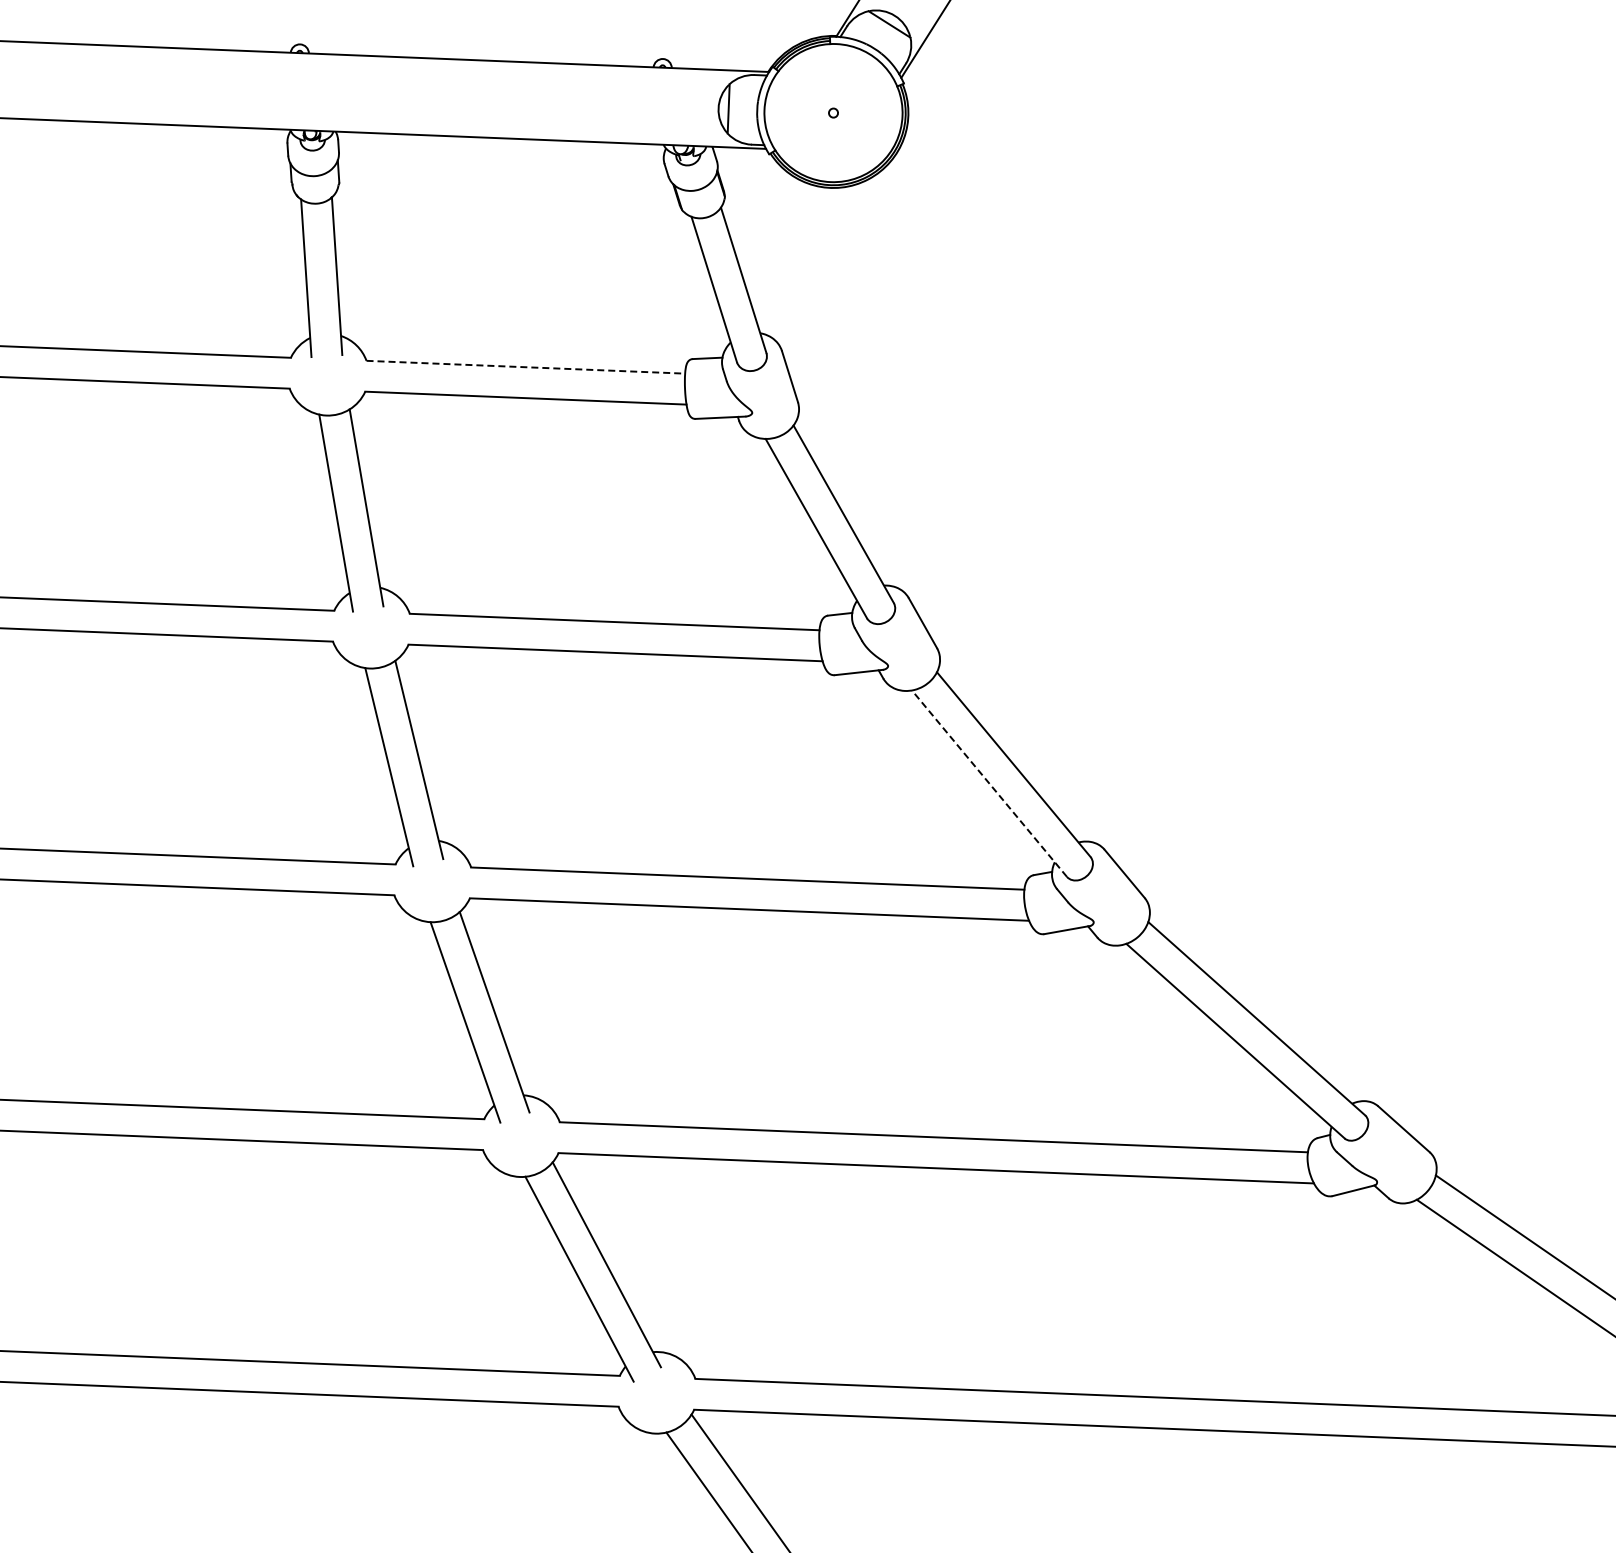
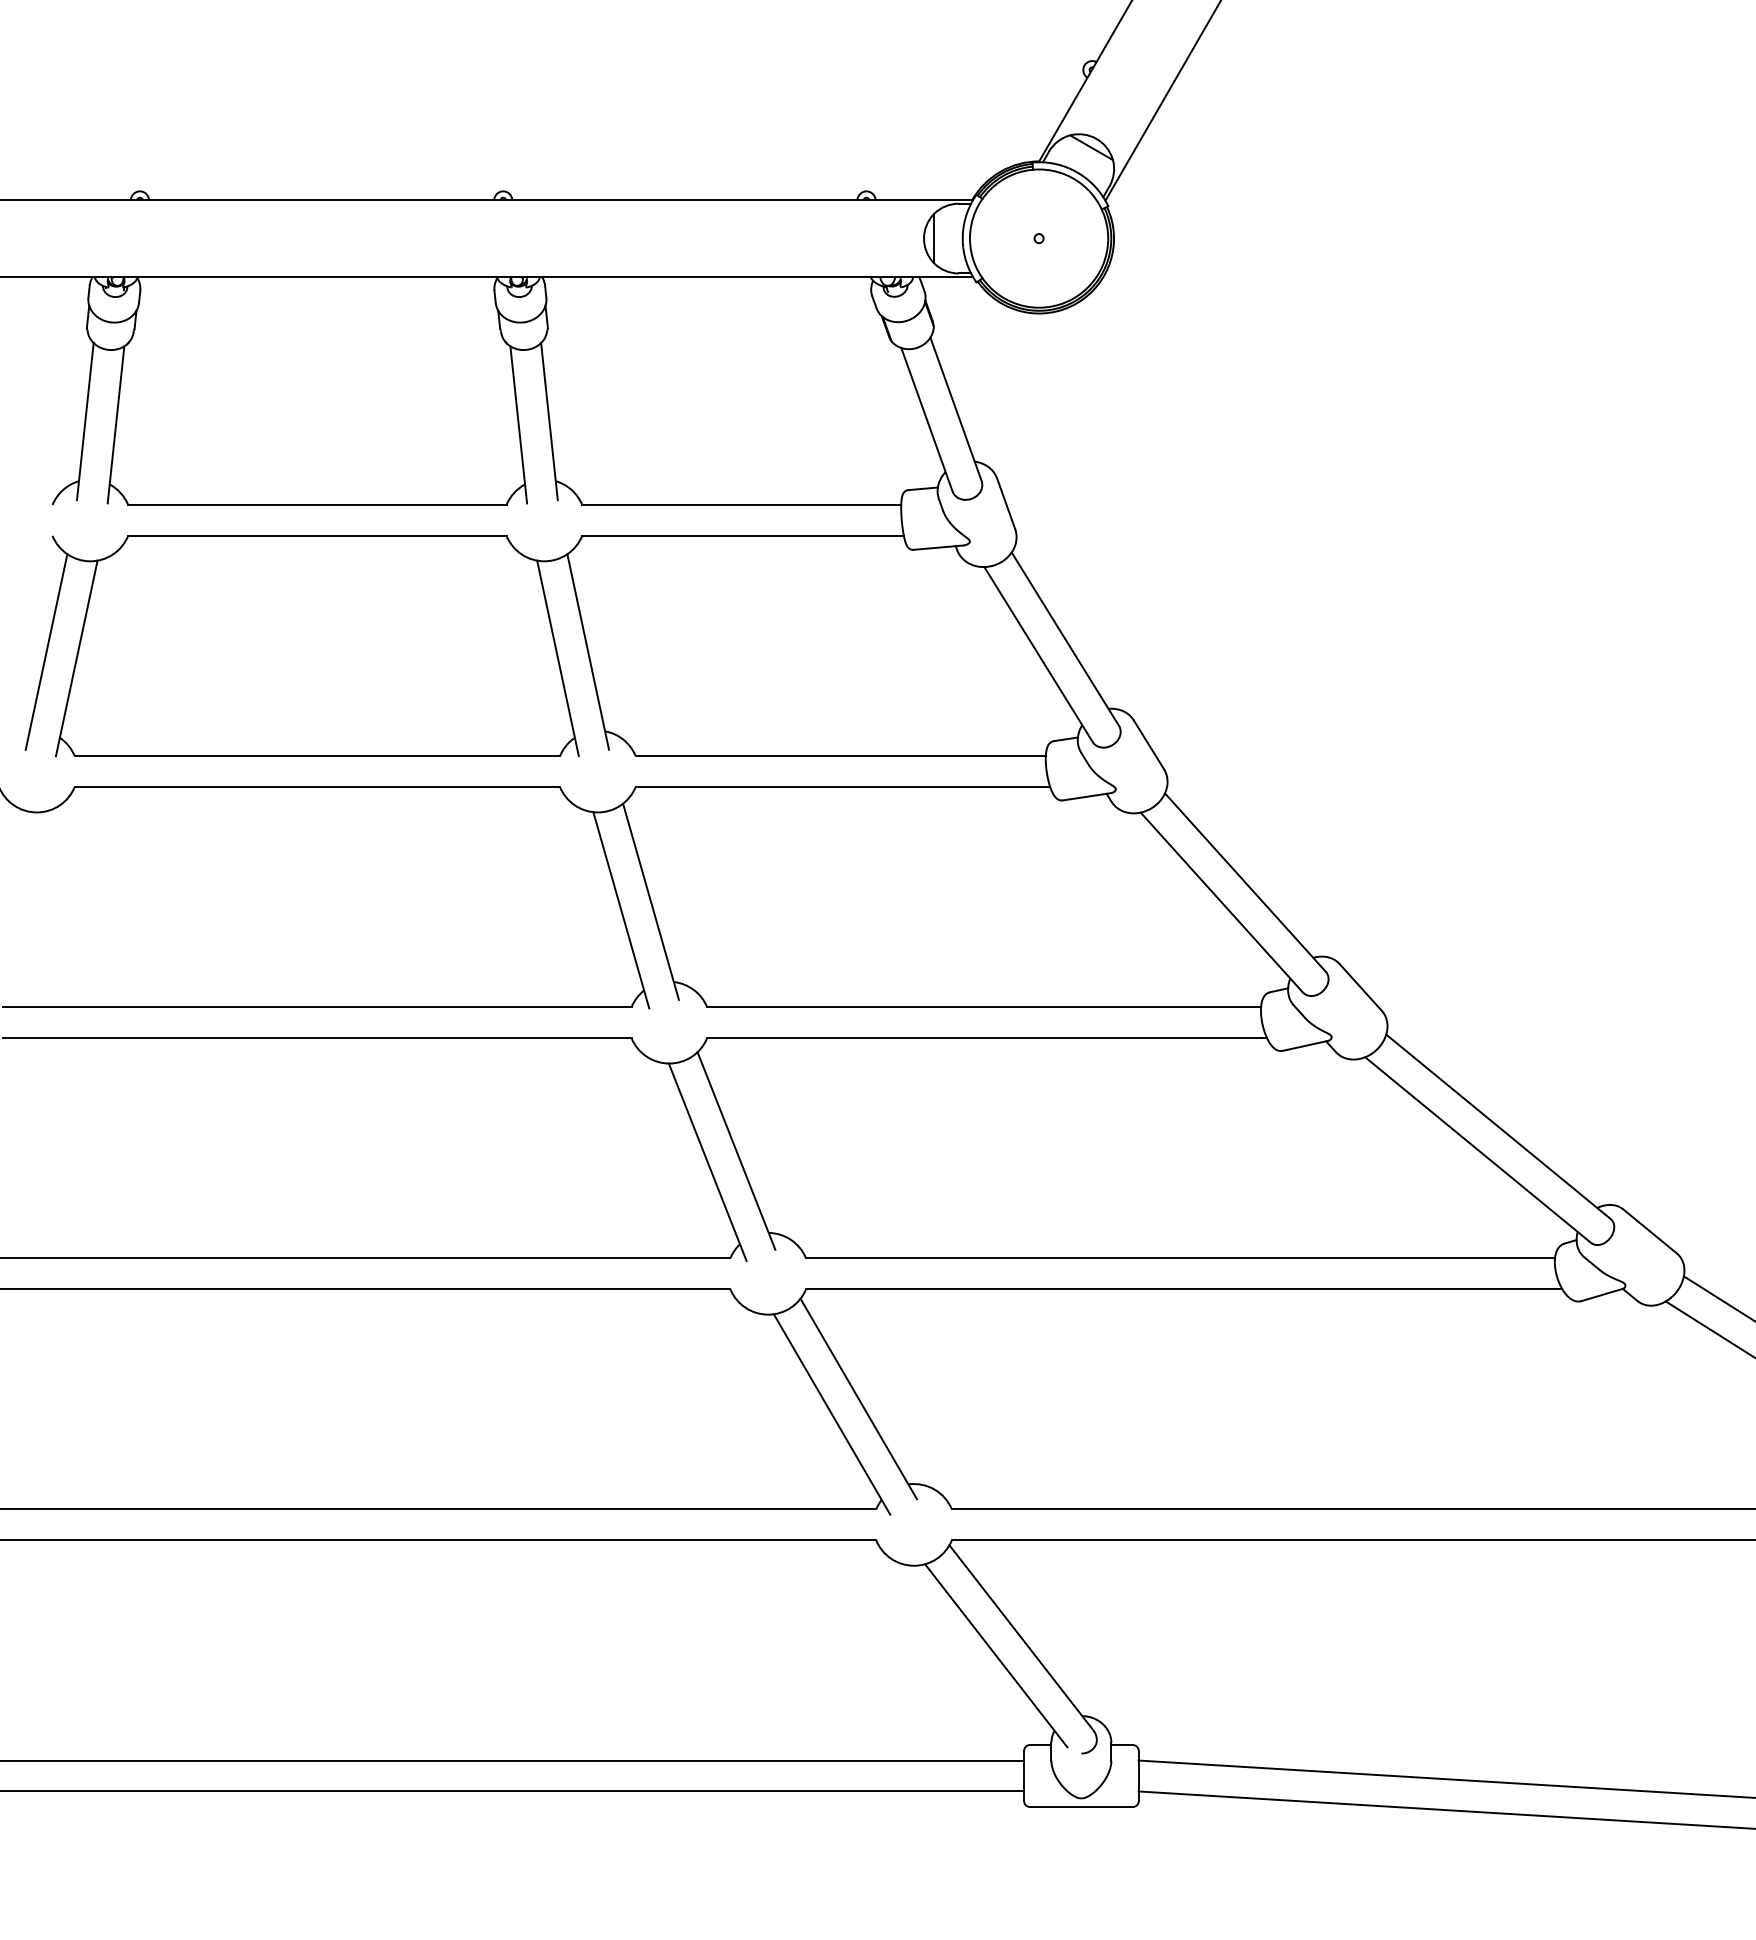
line: (526, 367) -> (742, 505), dashed -> solid
line: (989, 783) -> (1221, 902), dashed -> solid

